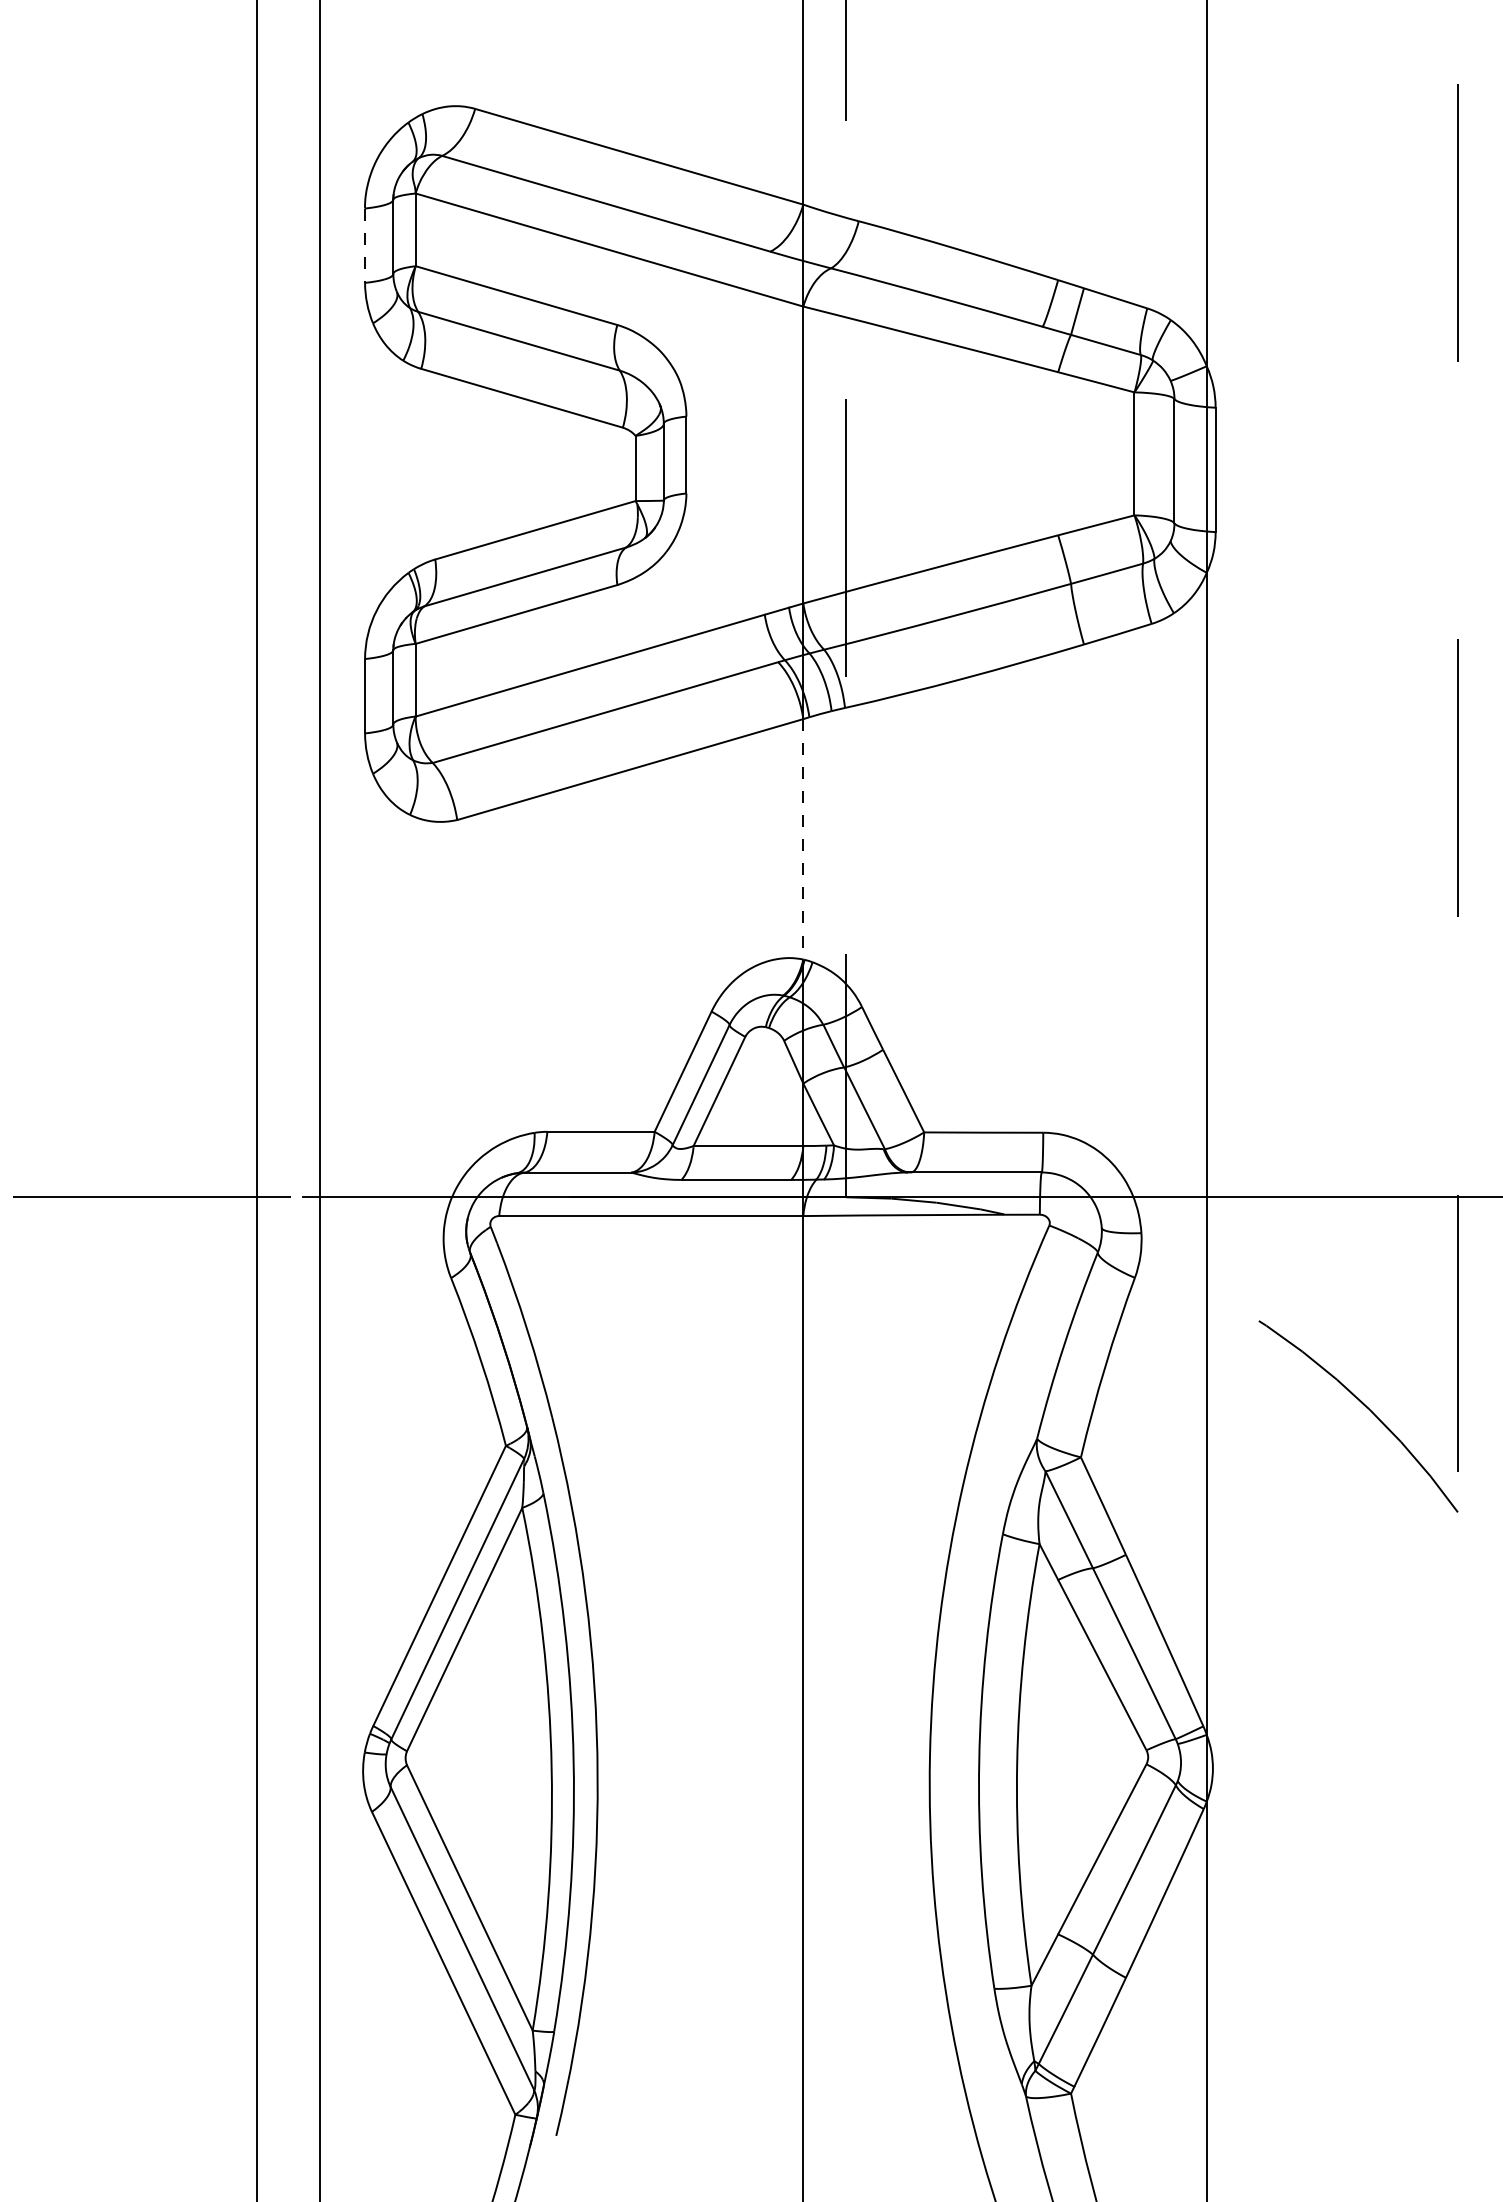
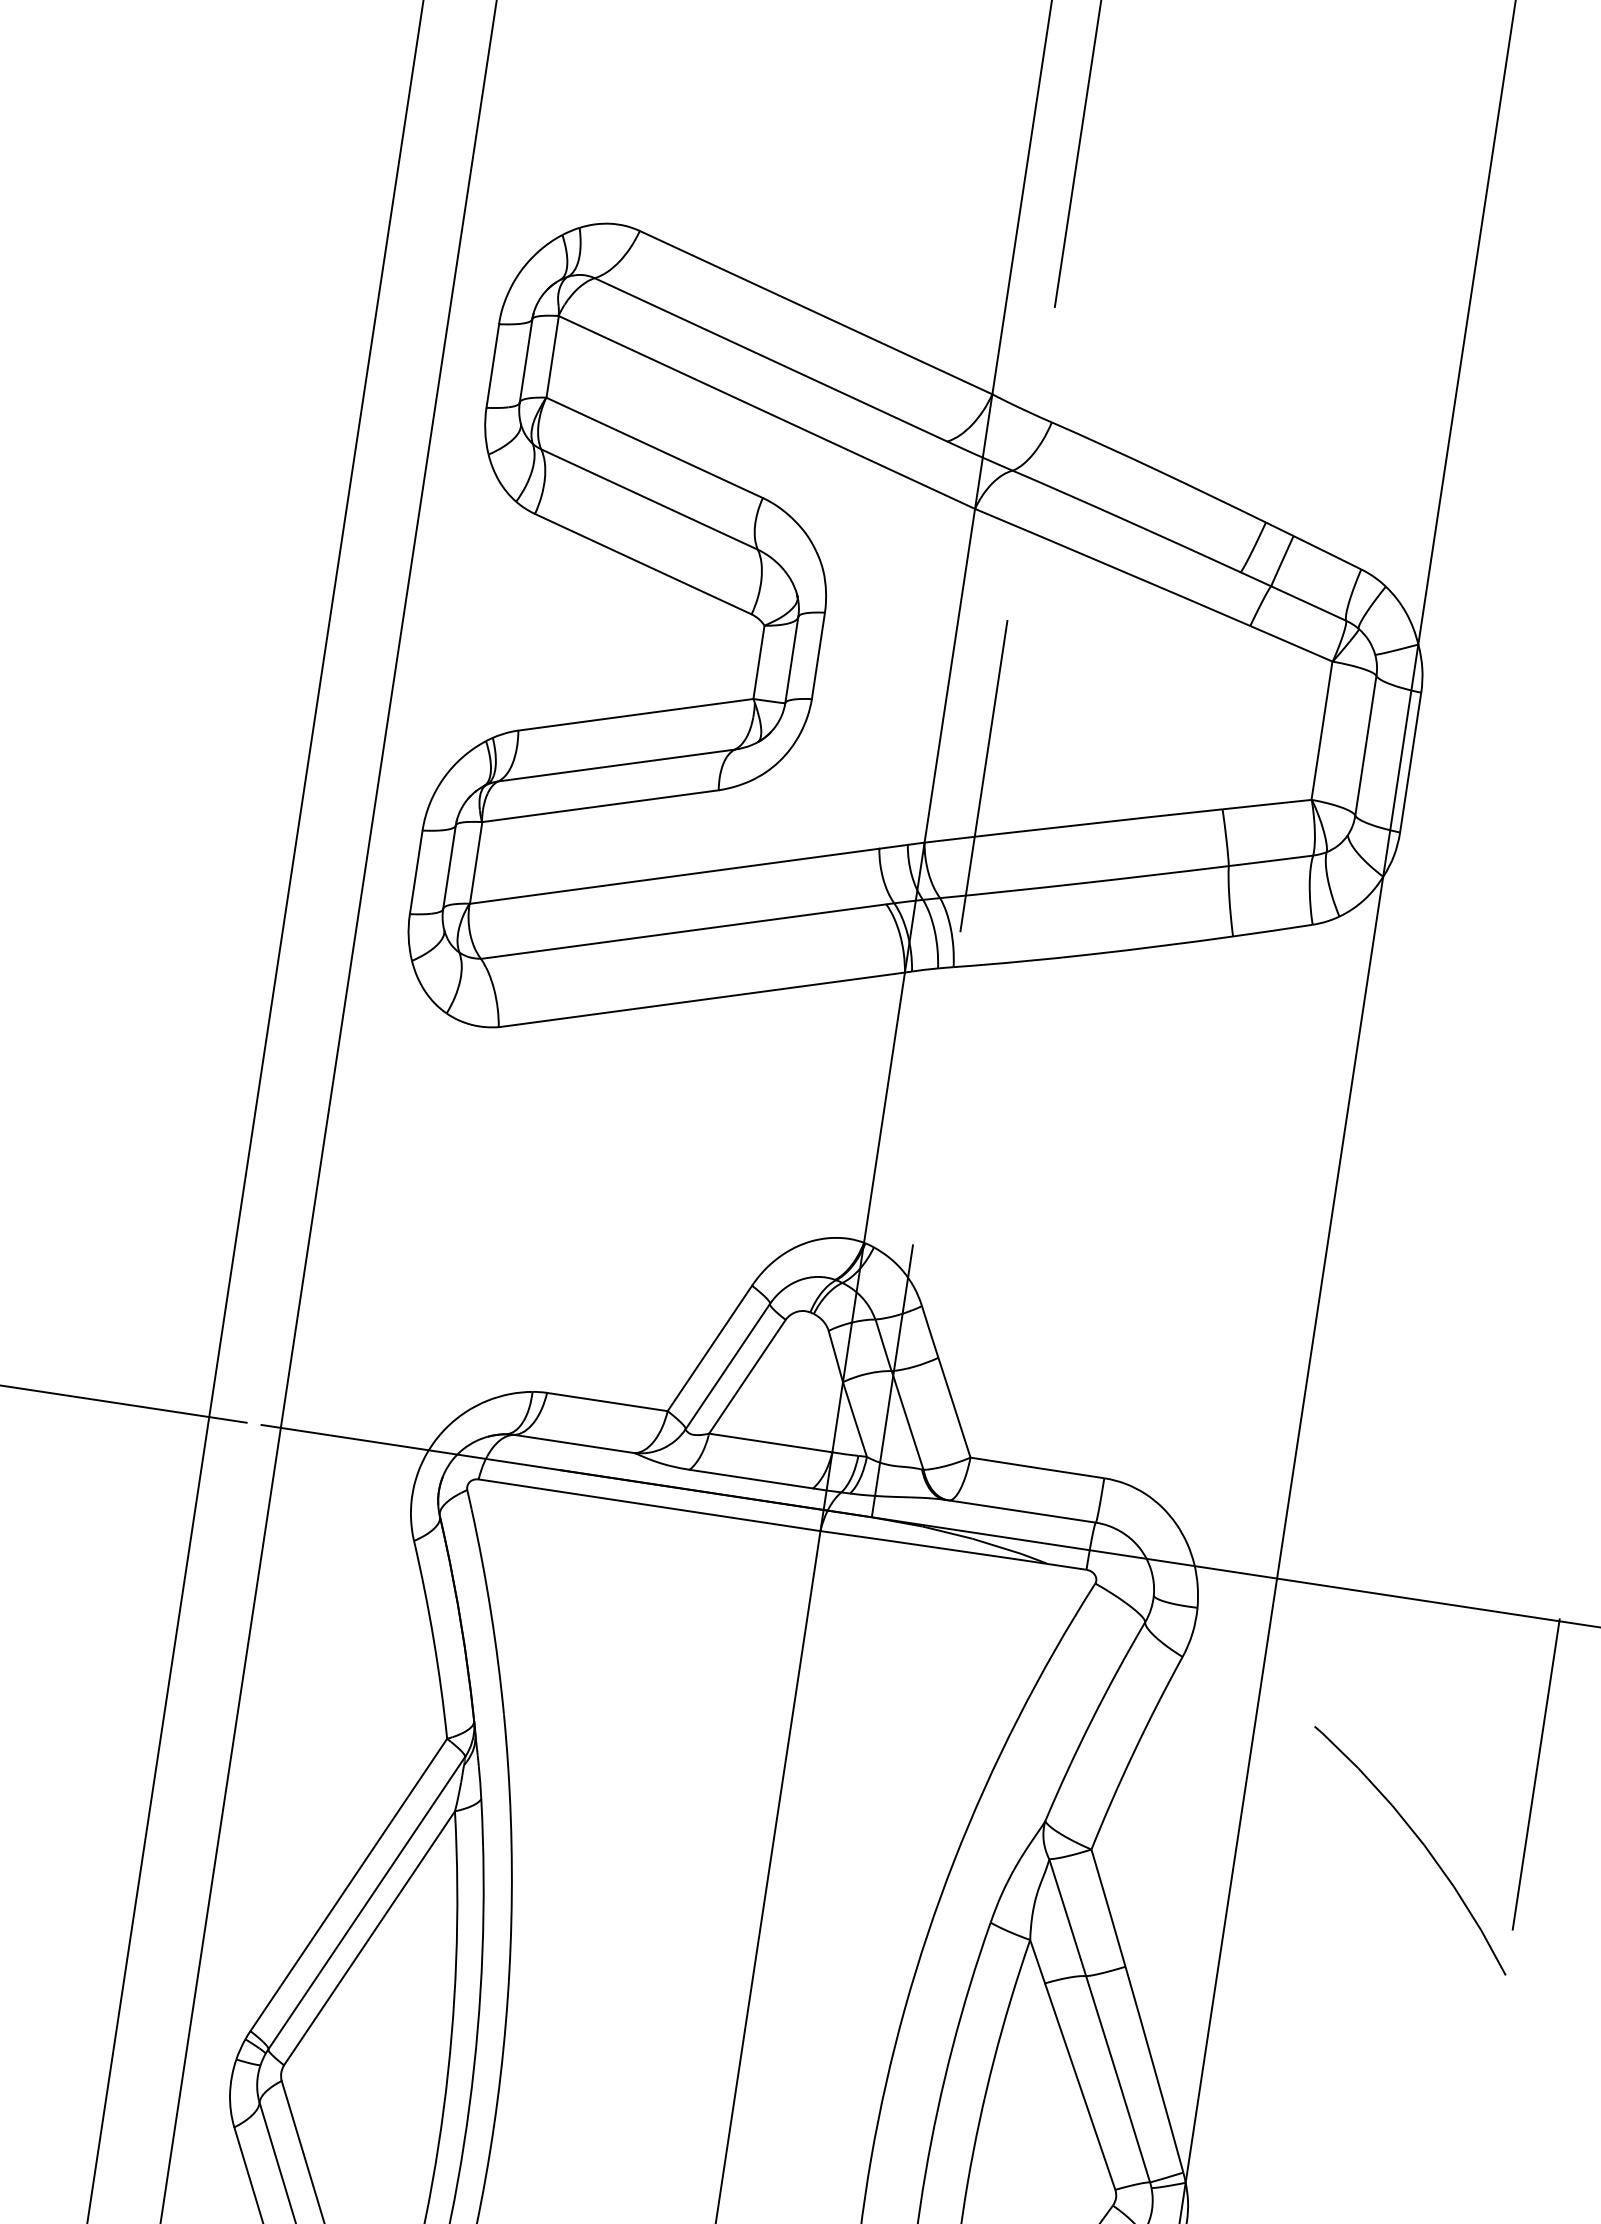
line: (365, 246) -> (493, 366), dashed -> solid
line: (803, 839) -> (884, 1107), dashed -> solid

